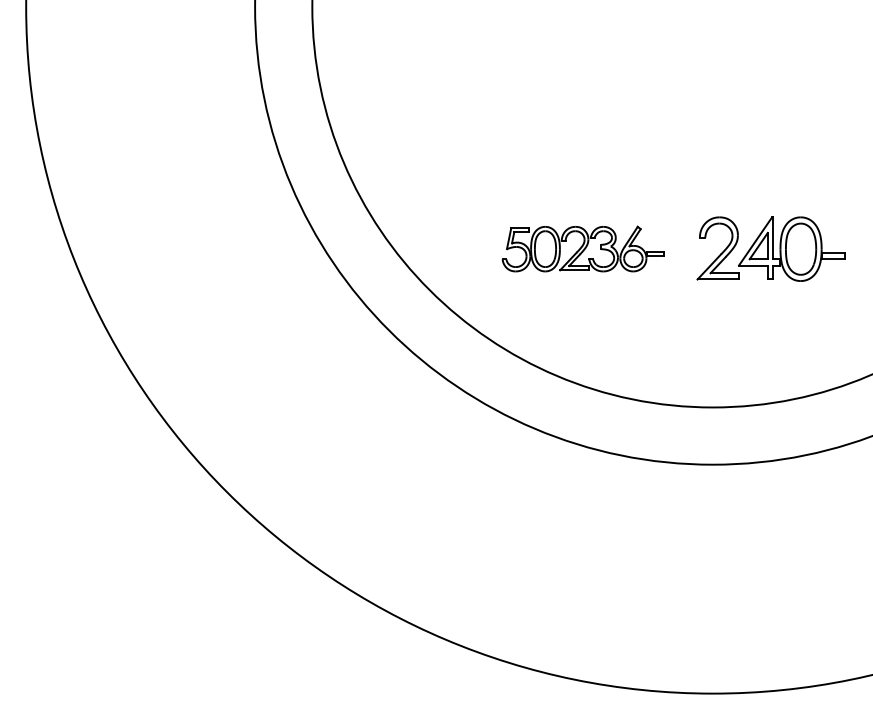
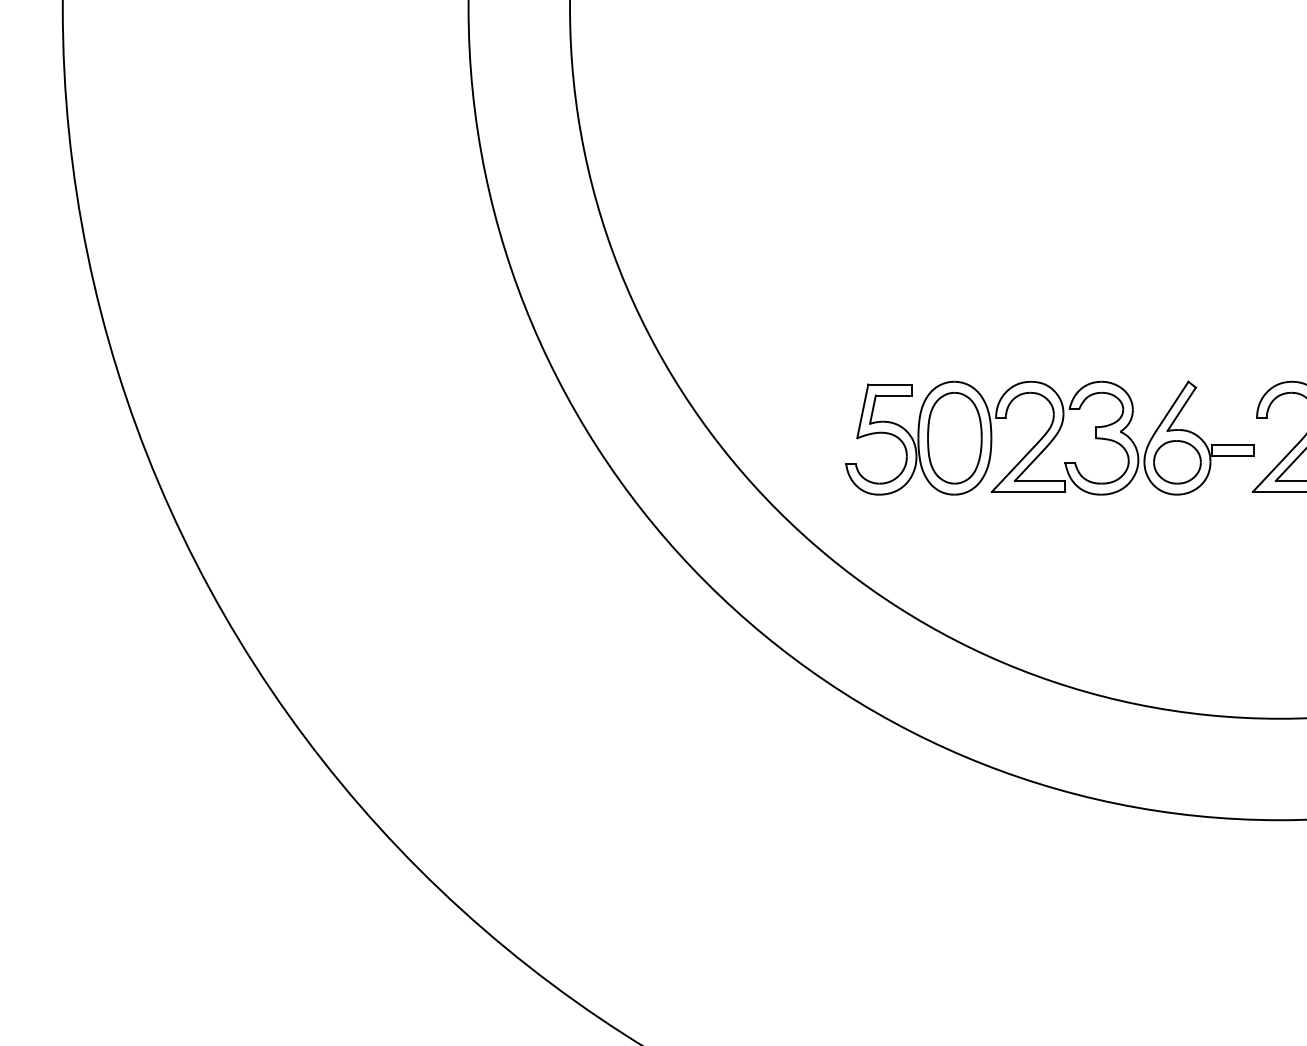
part: (582, 248) -> (1048, 436), size x1.43

